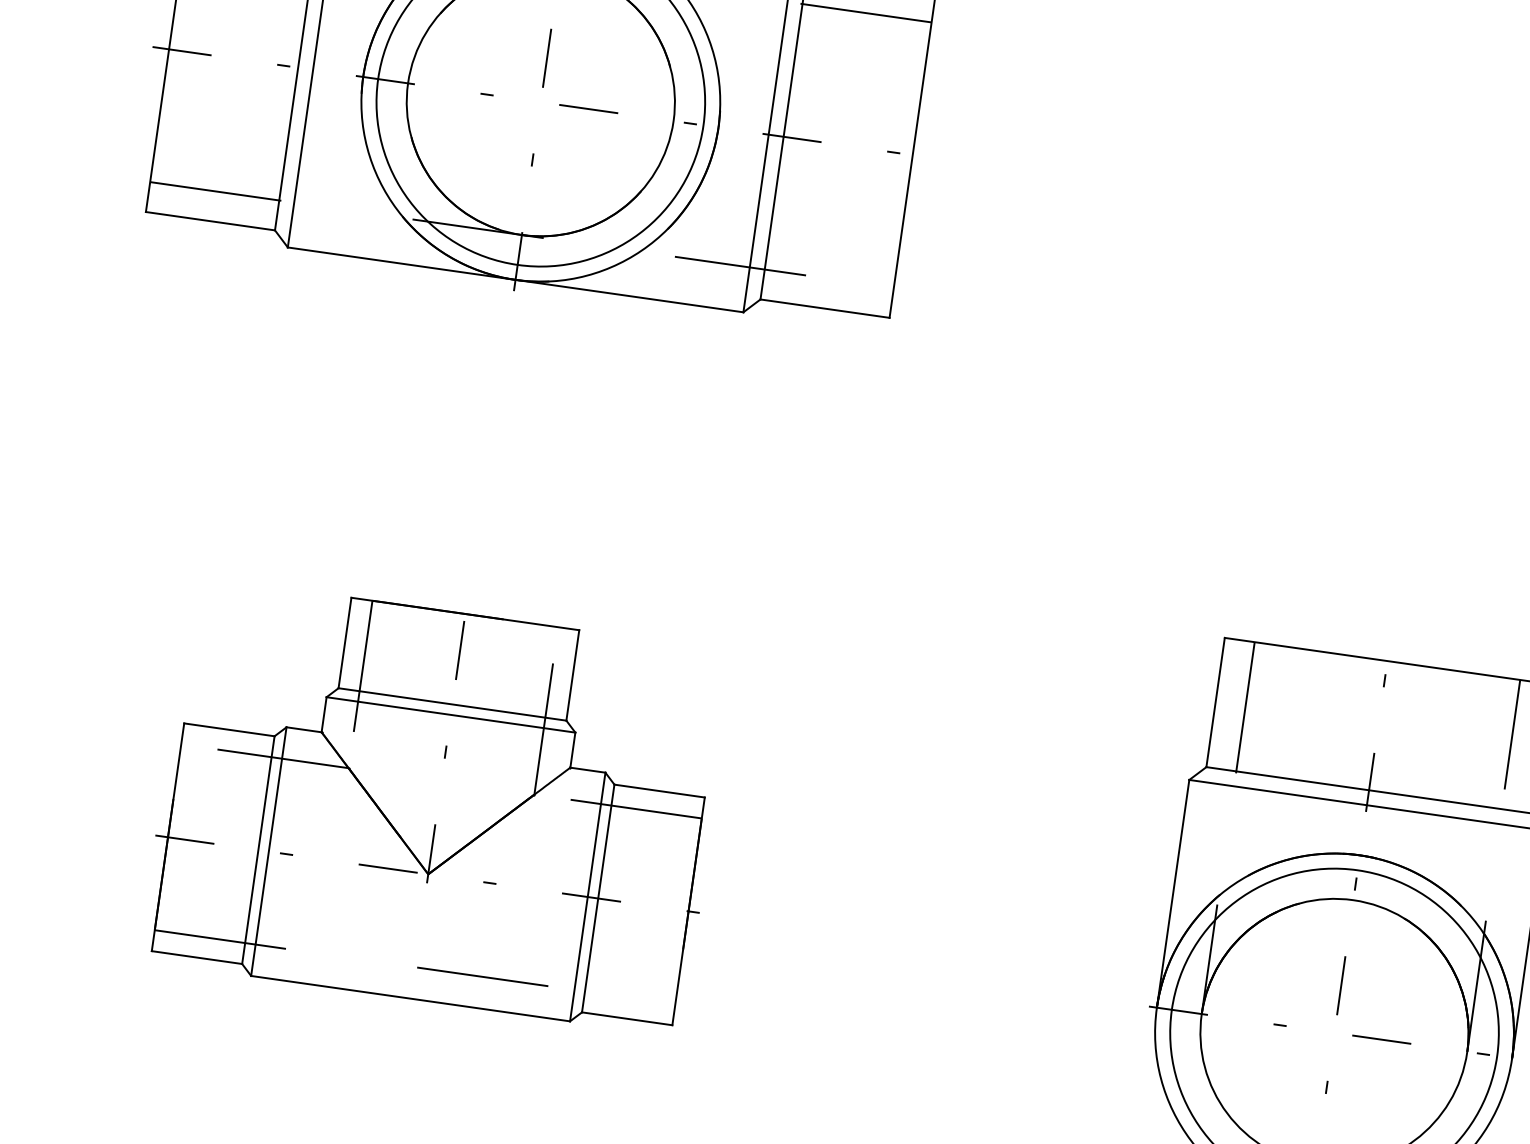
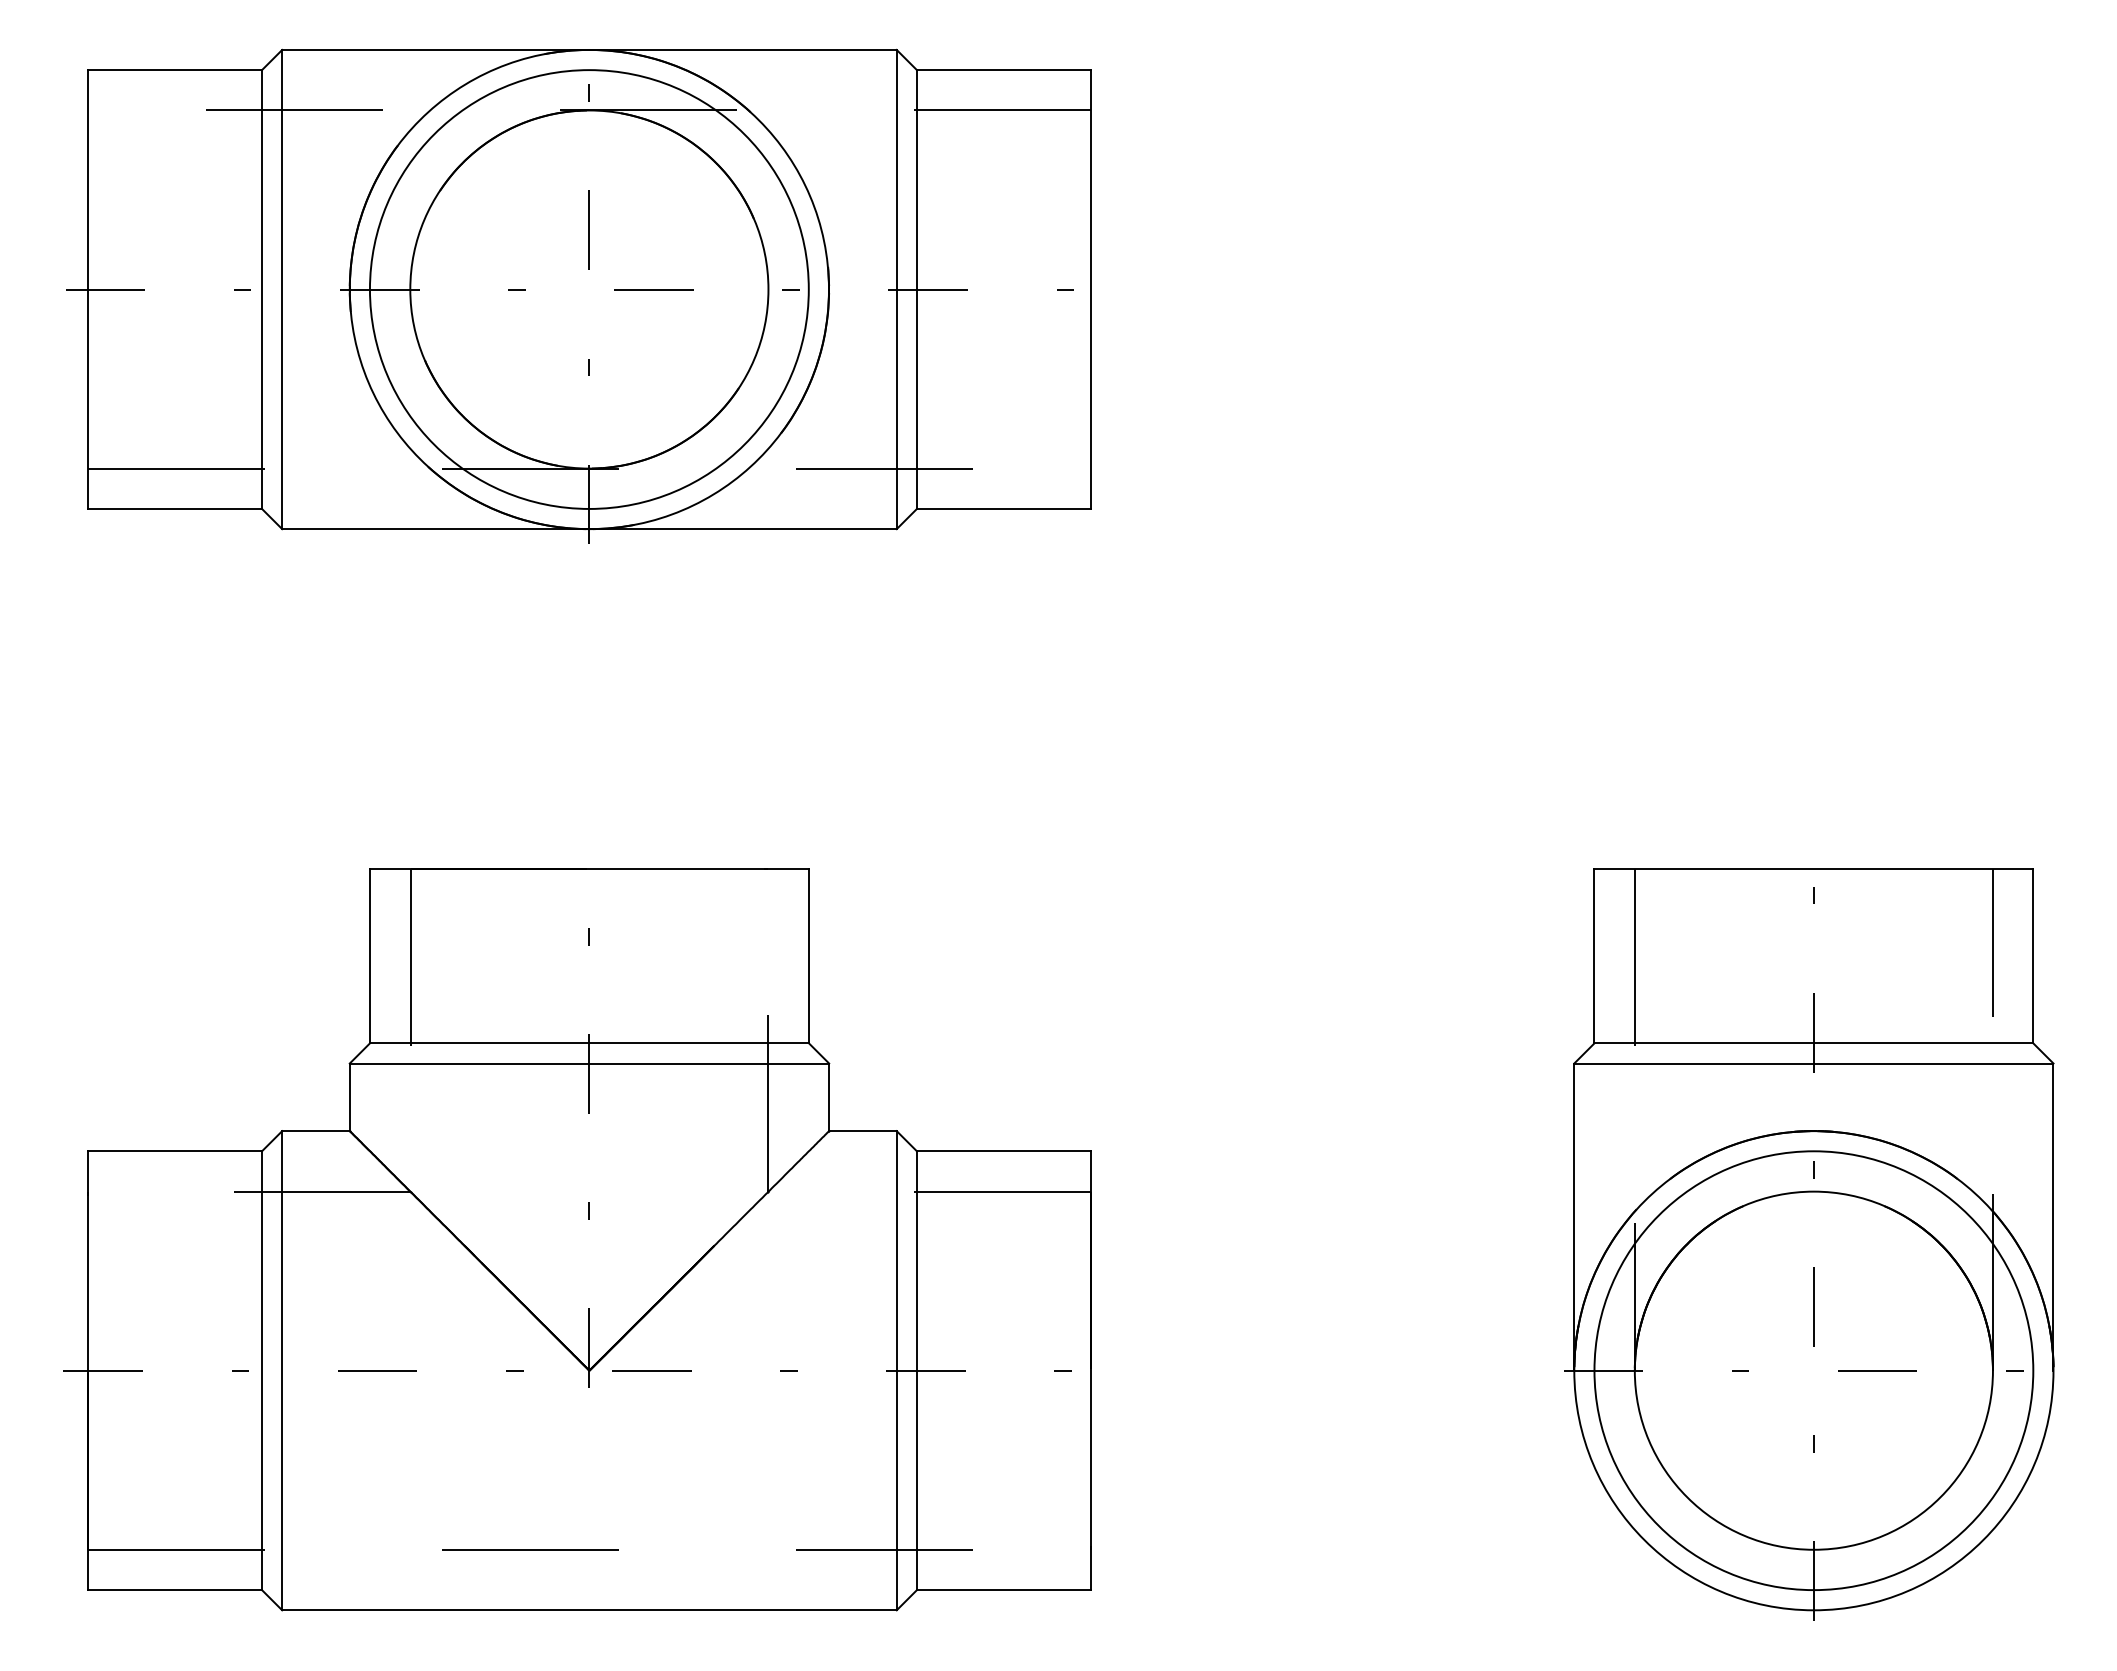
part: (431, 805) -> (577, 1239), size x1.43

